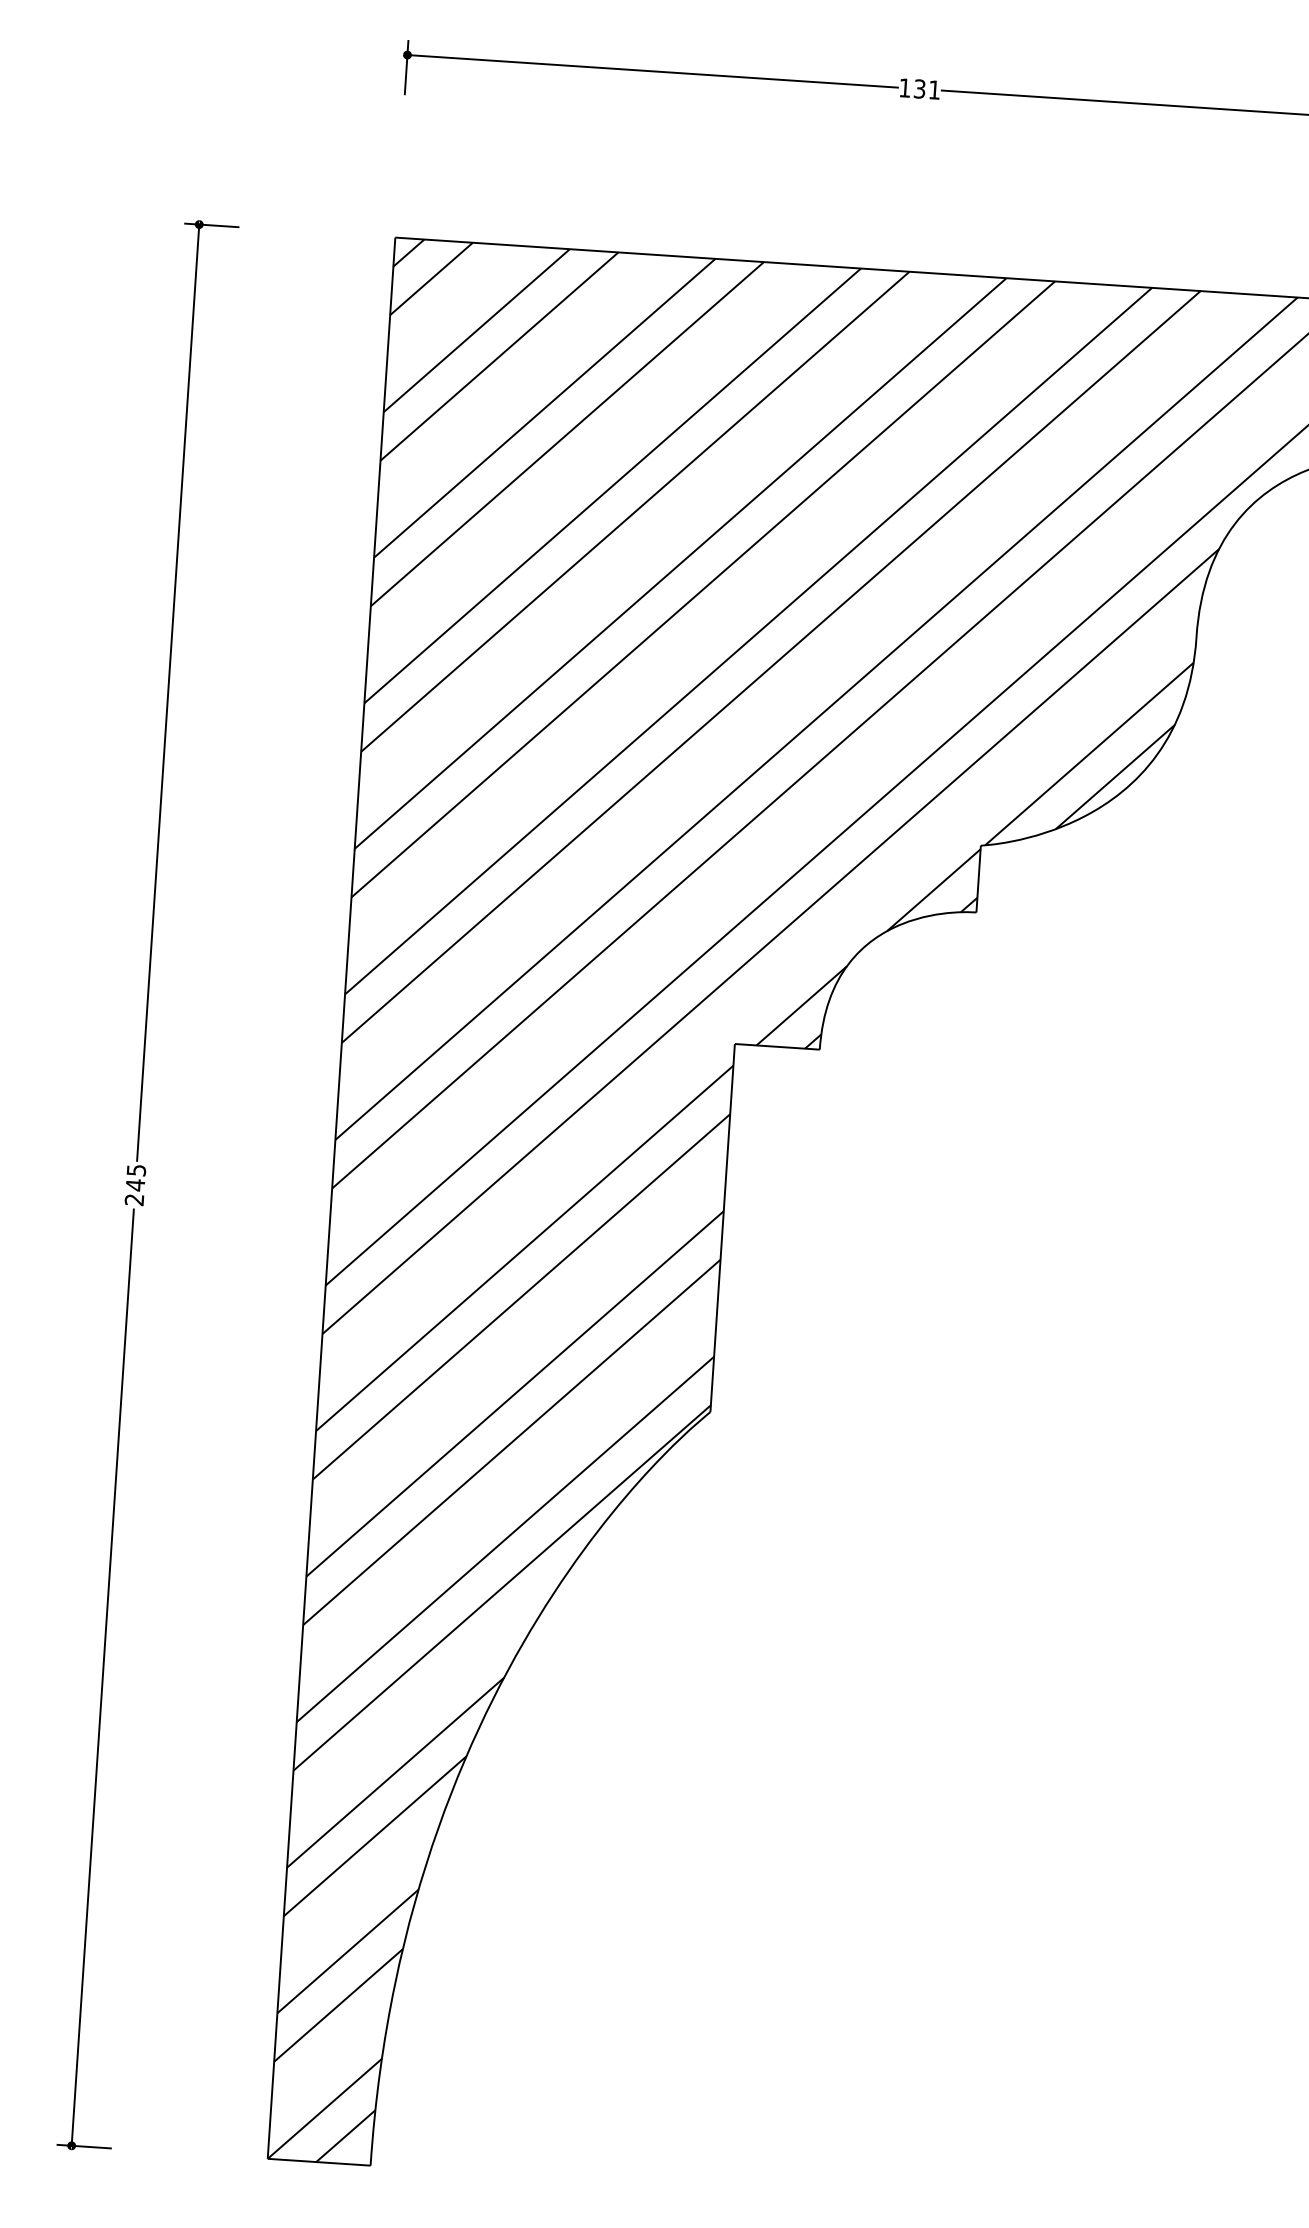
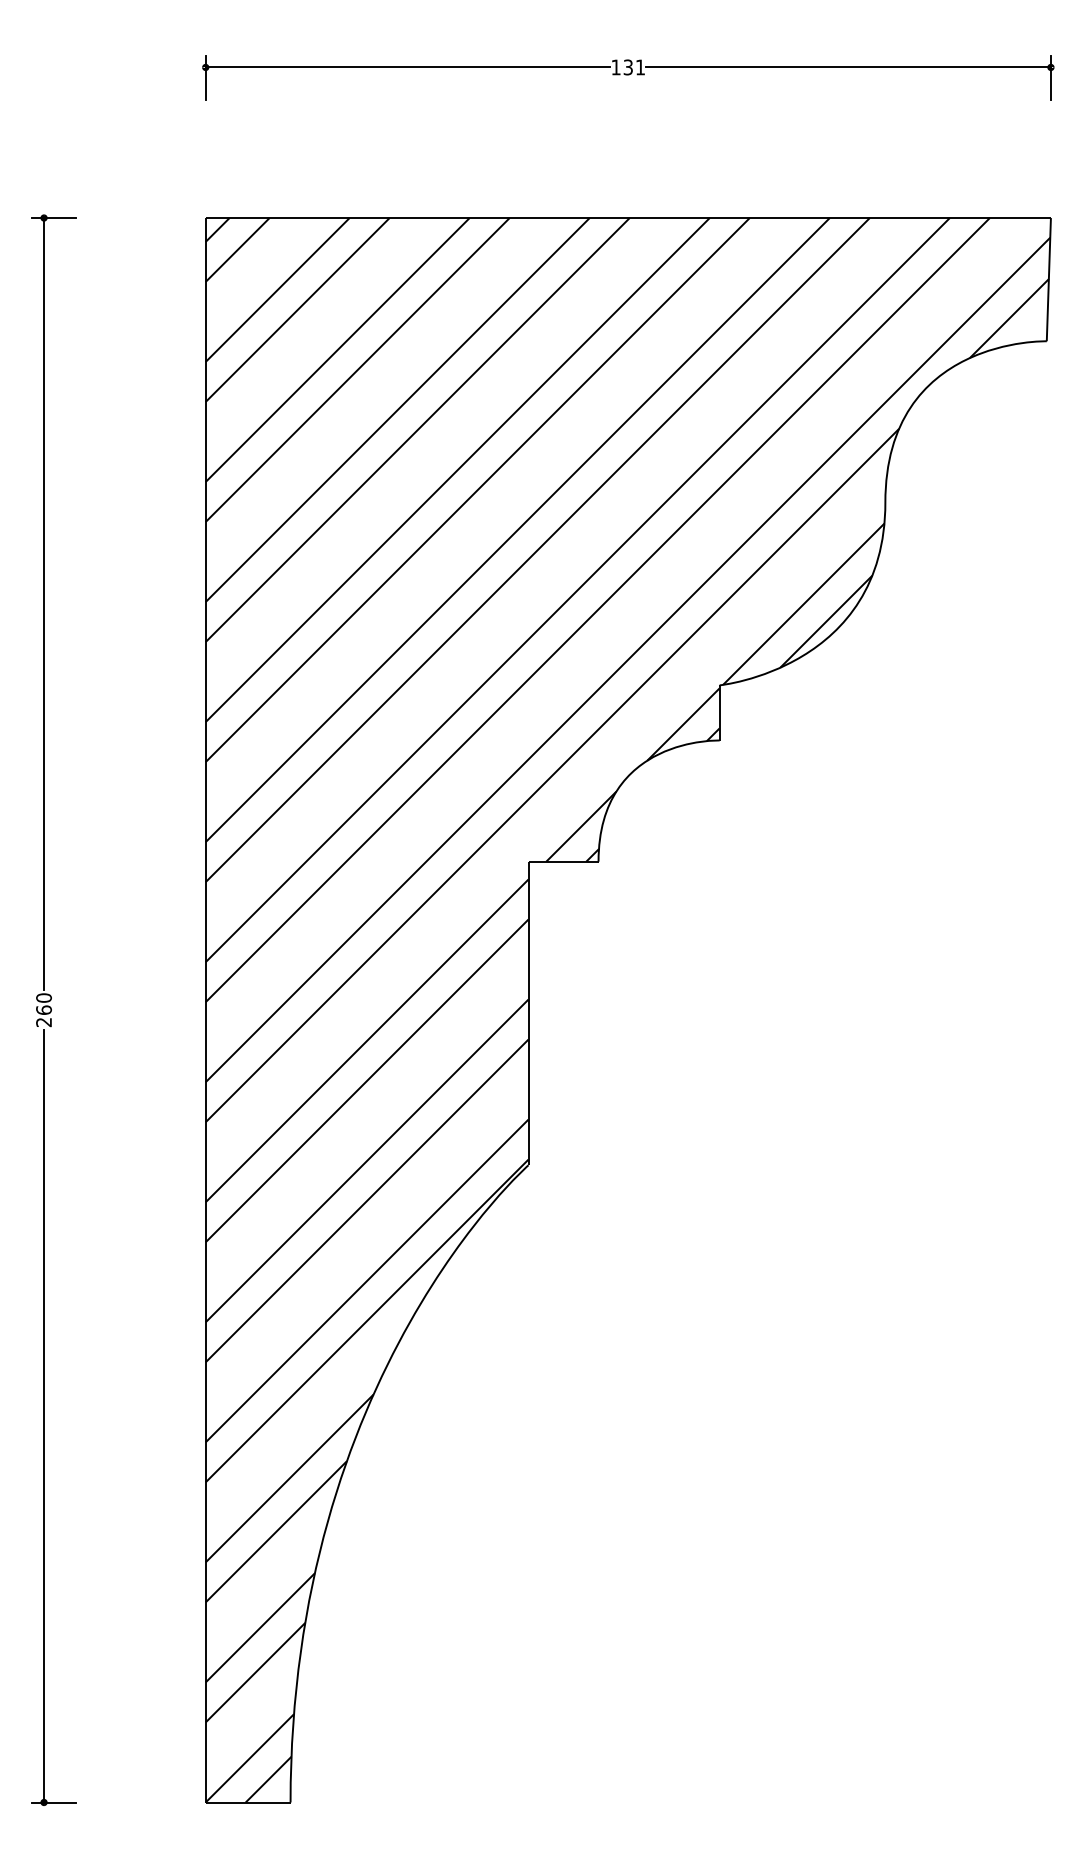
text: (135, 1178) -> (43, 1004), 245 -> 260

